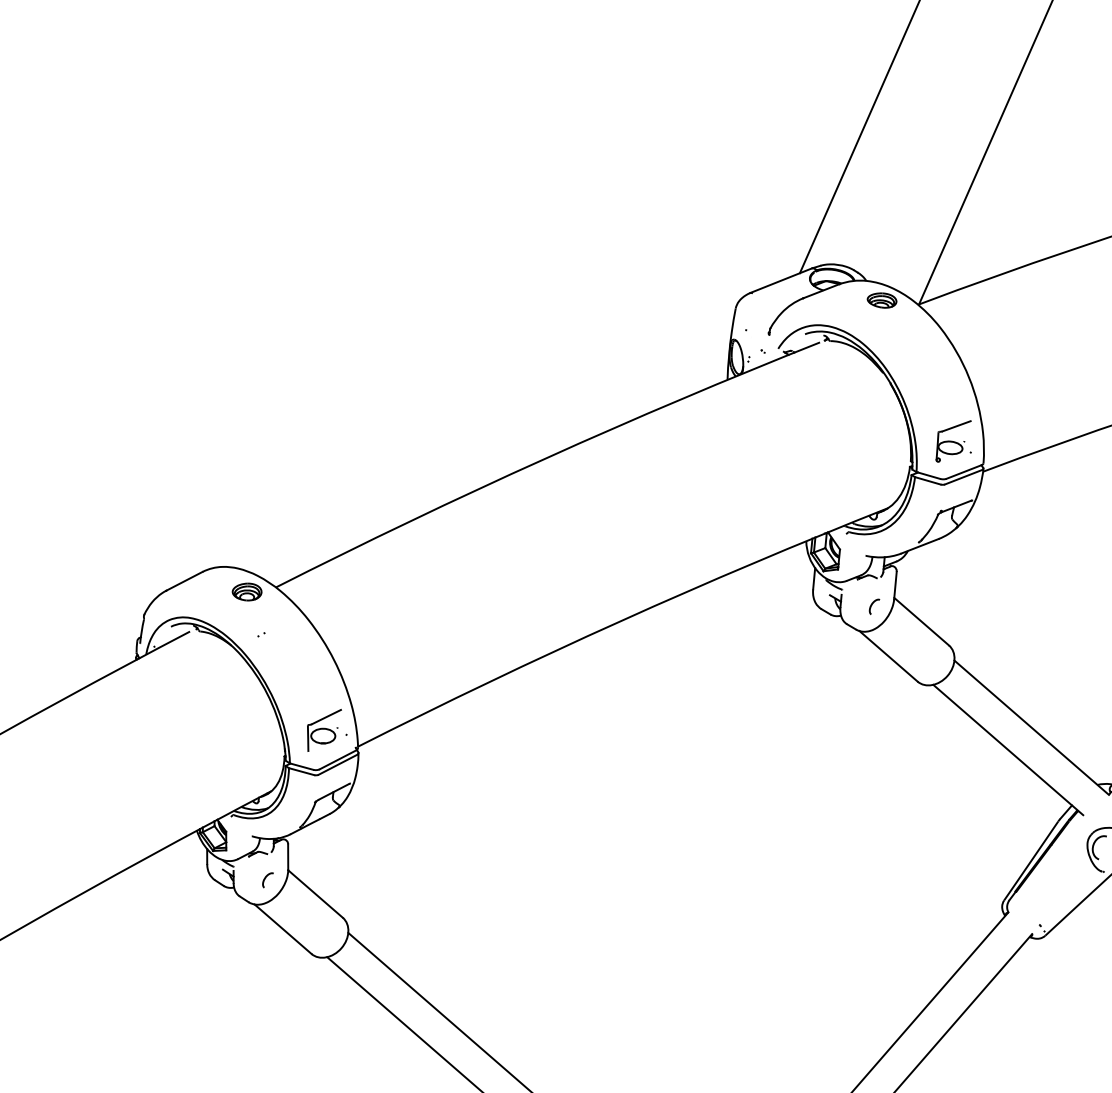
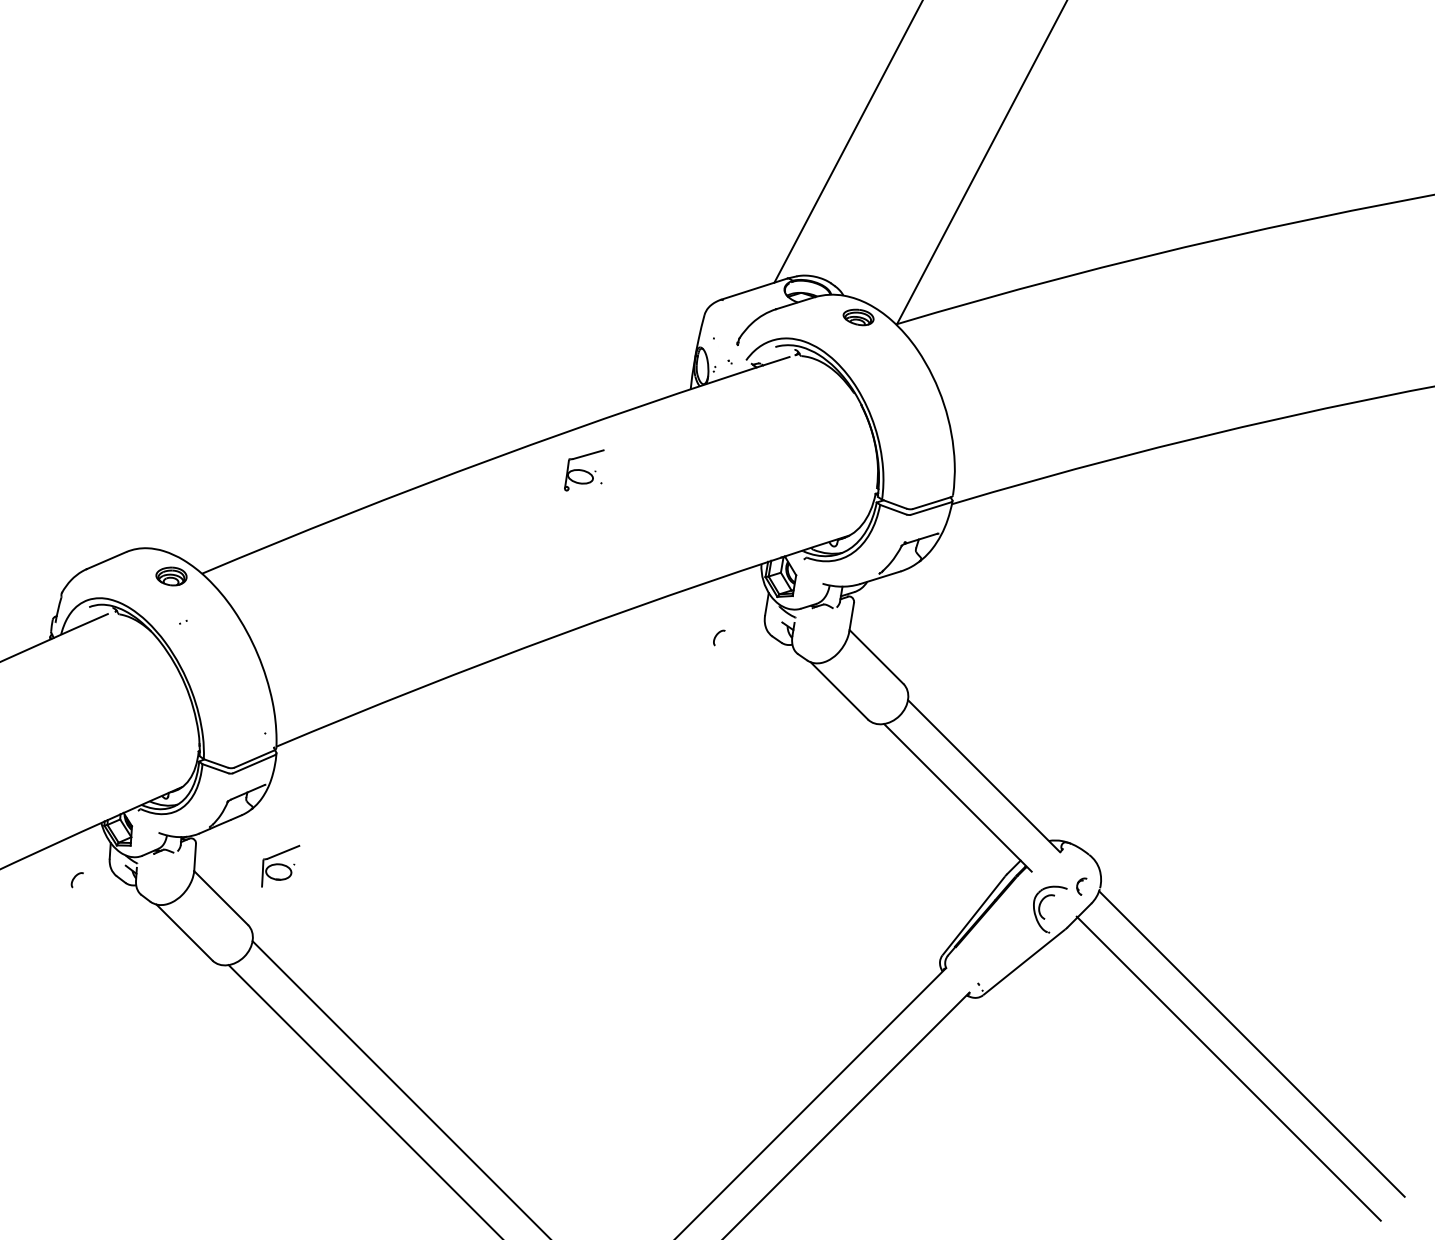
part: (953, 441) -> (584, 470), moved
curve: (872, 604) -> (717, 635), moved
part: (324, 729) -> (280, 865), moved
curve: (266, 878) -> (75, 878), moved

